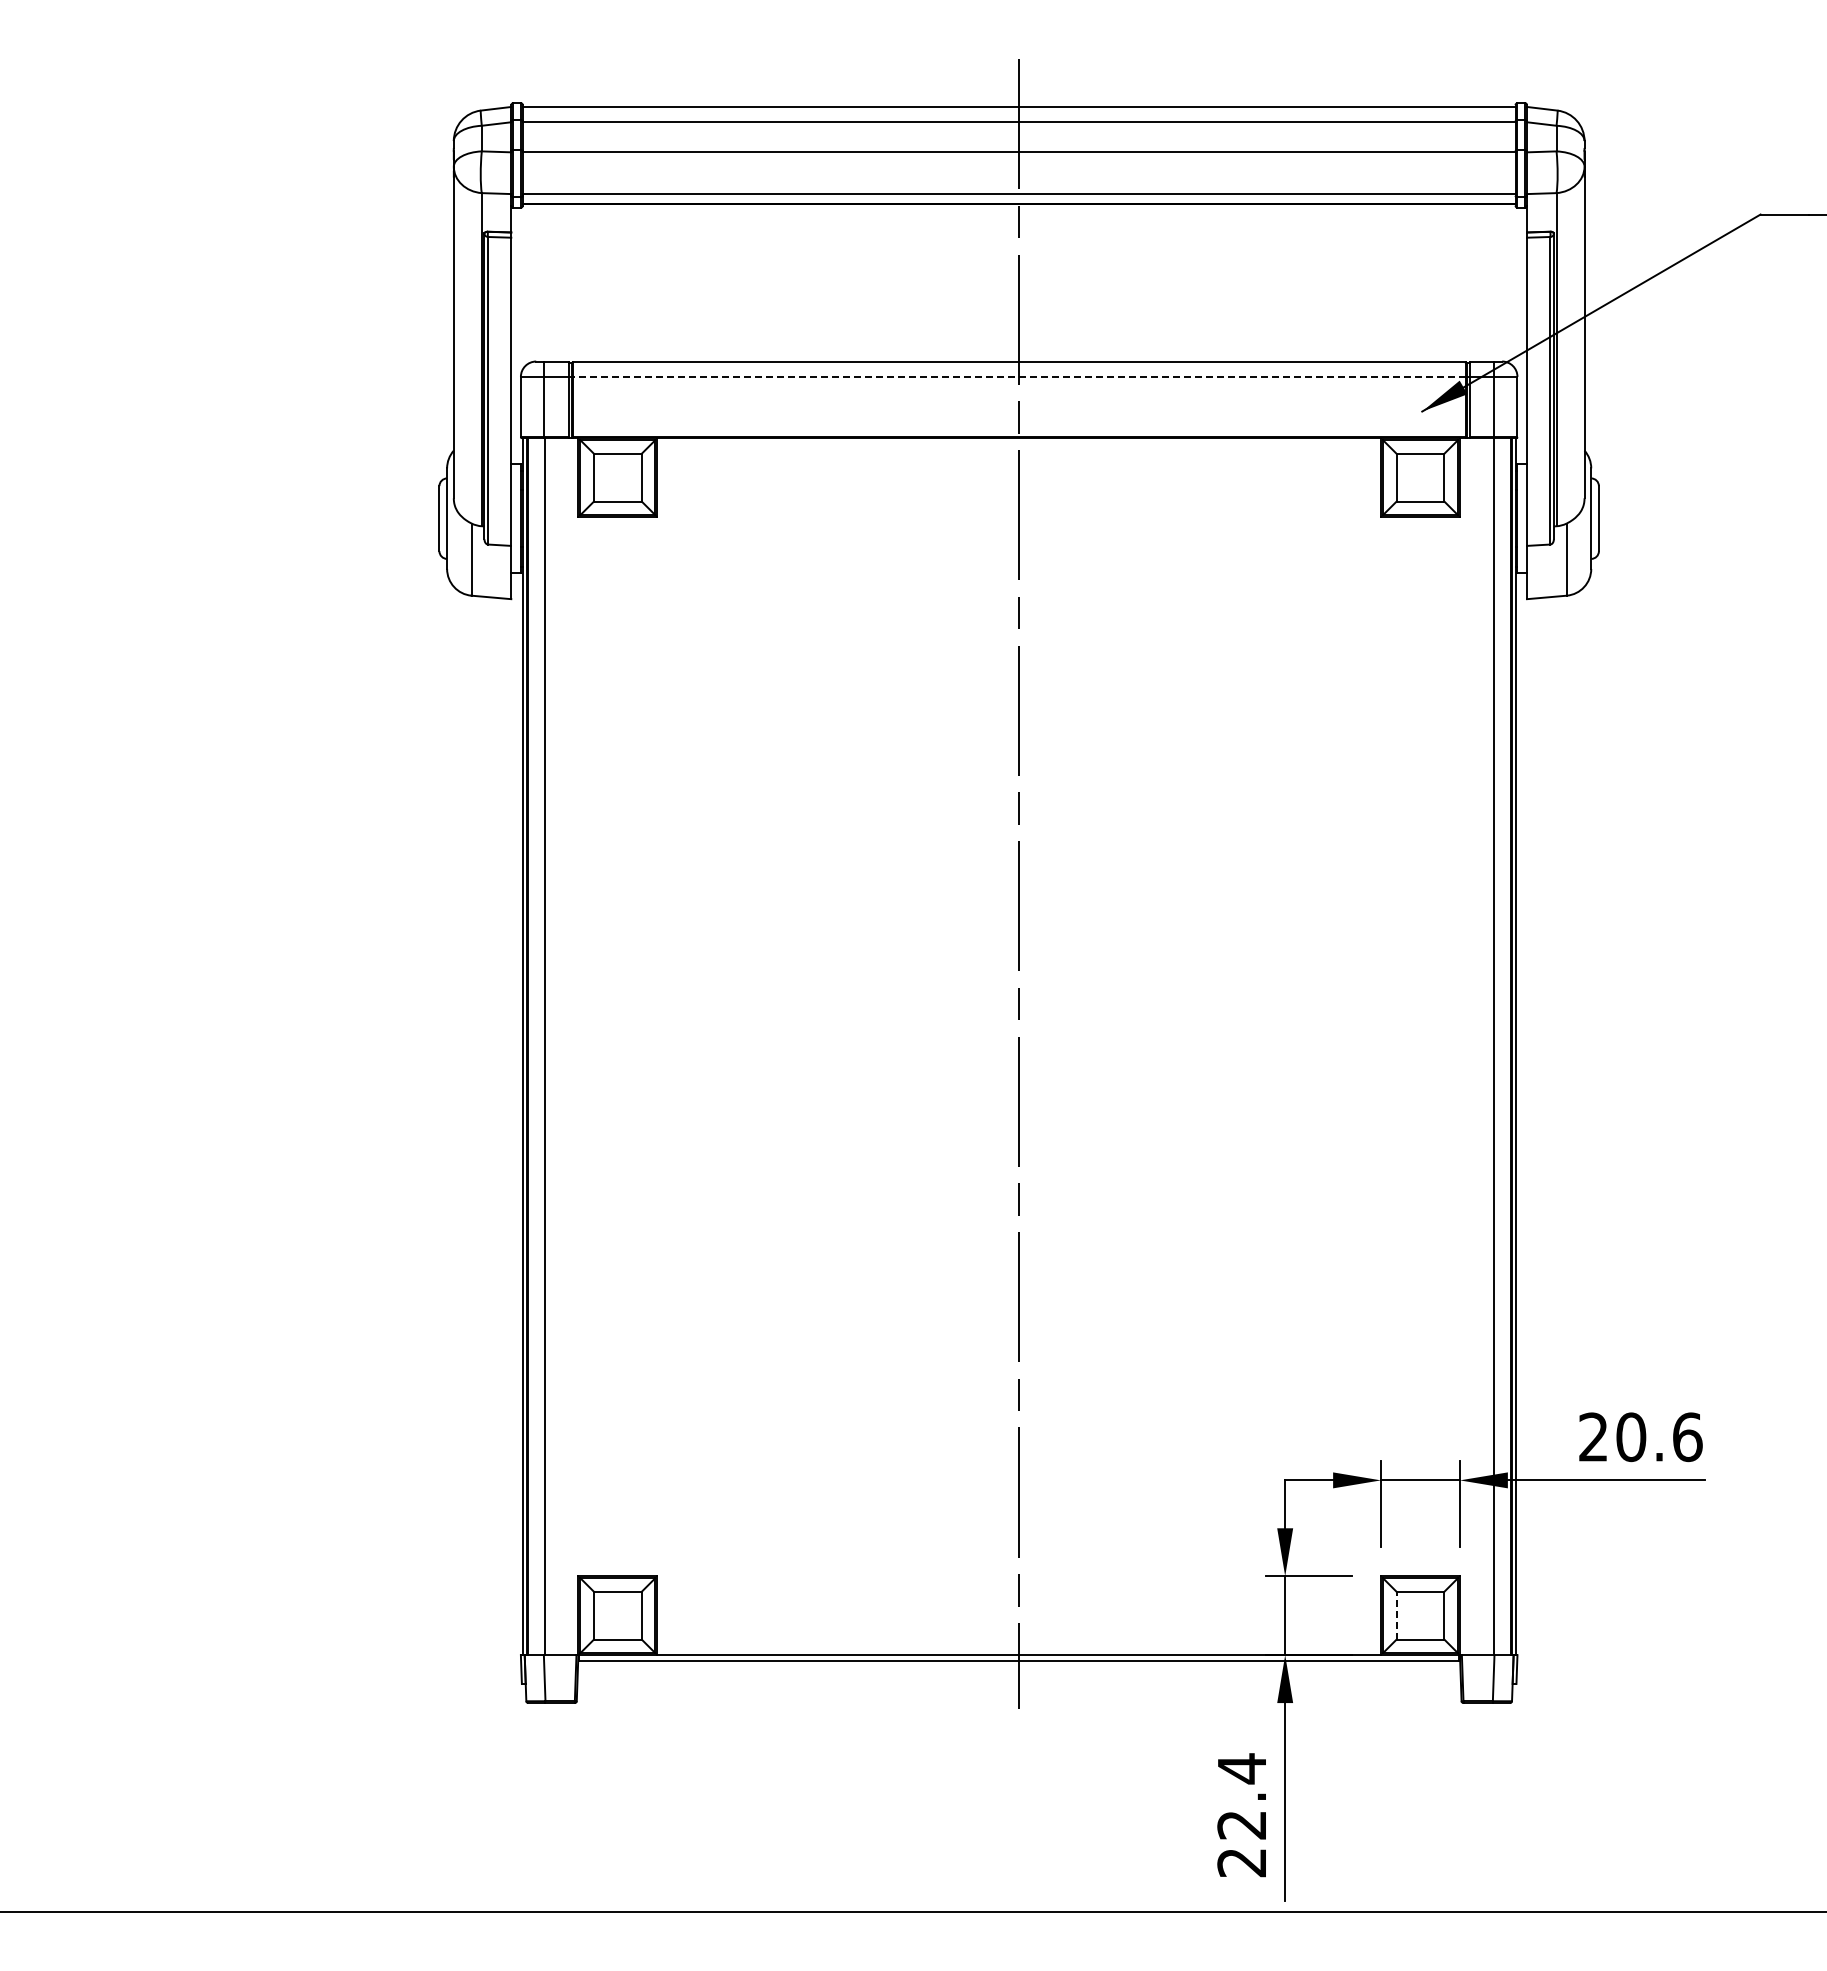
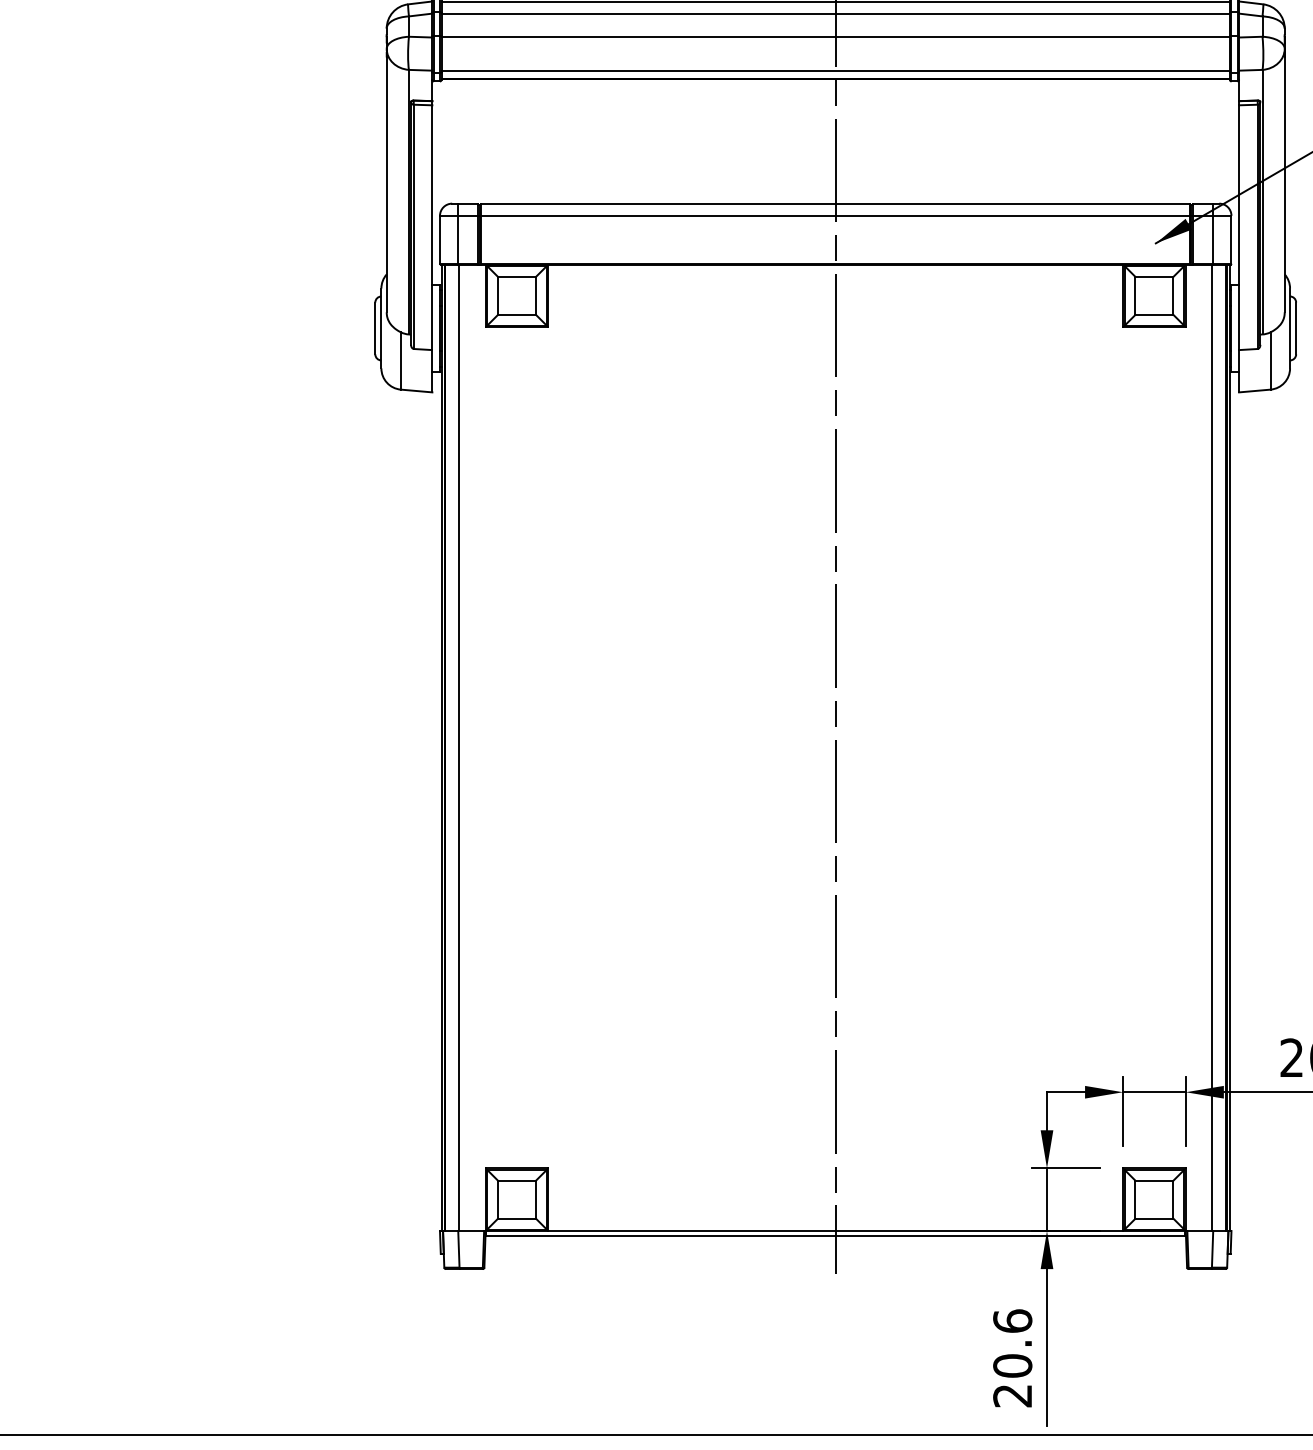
line: (1019, 376) -> (835, 215), dashed -> solid
line: (1396, 1615) -> (1135, 1199), dashed -> solid
text: (1241, 1796) -> (1012, 1343), 22.4 -> 20.6

